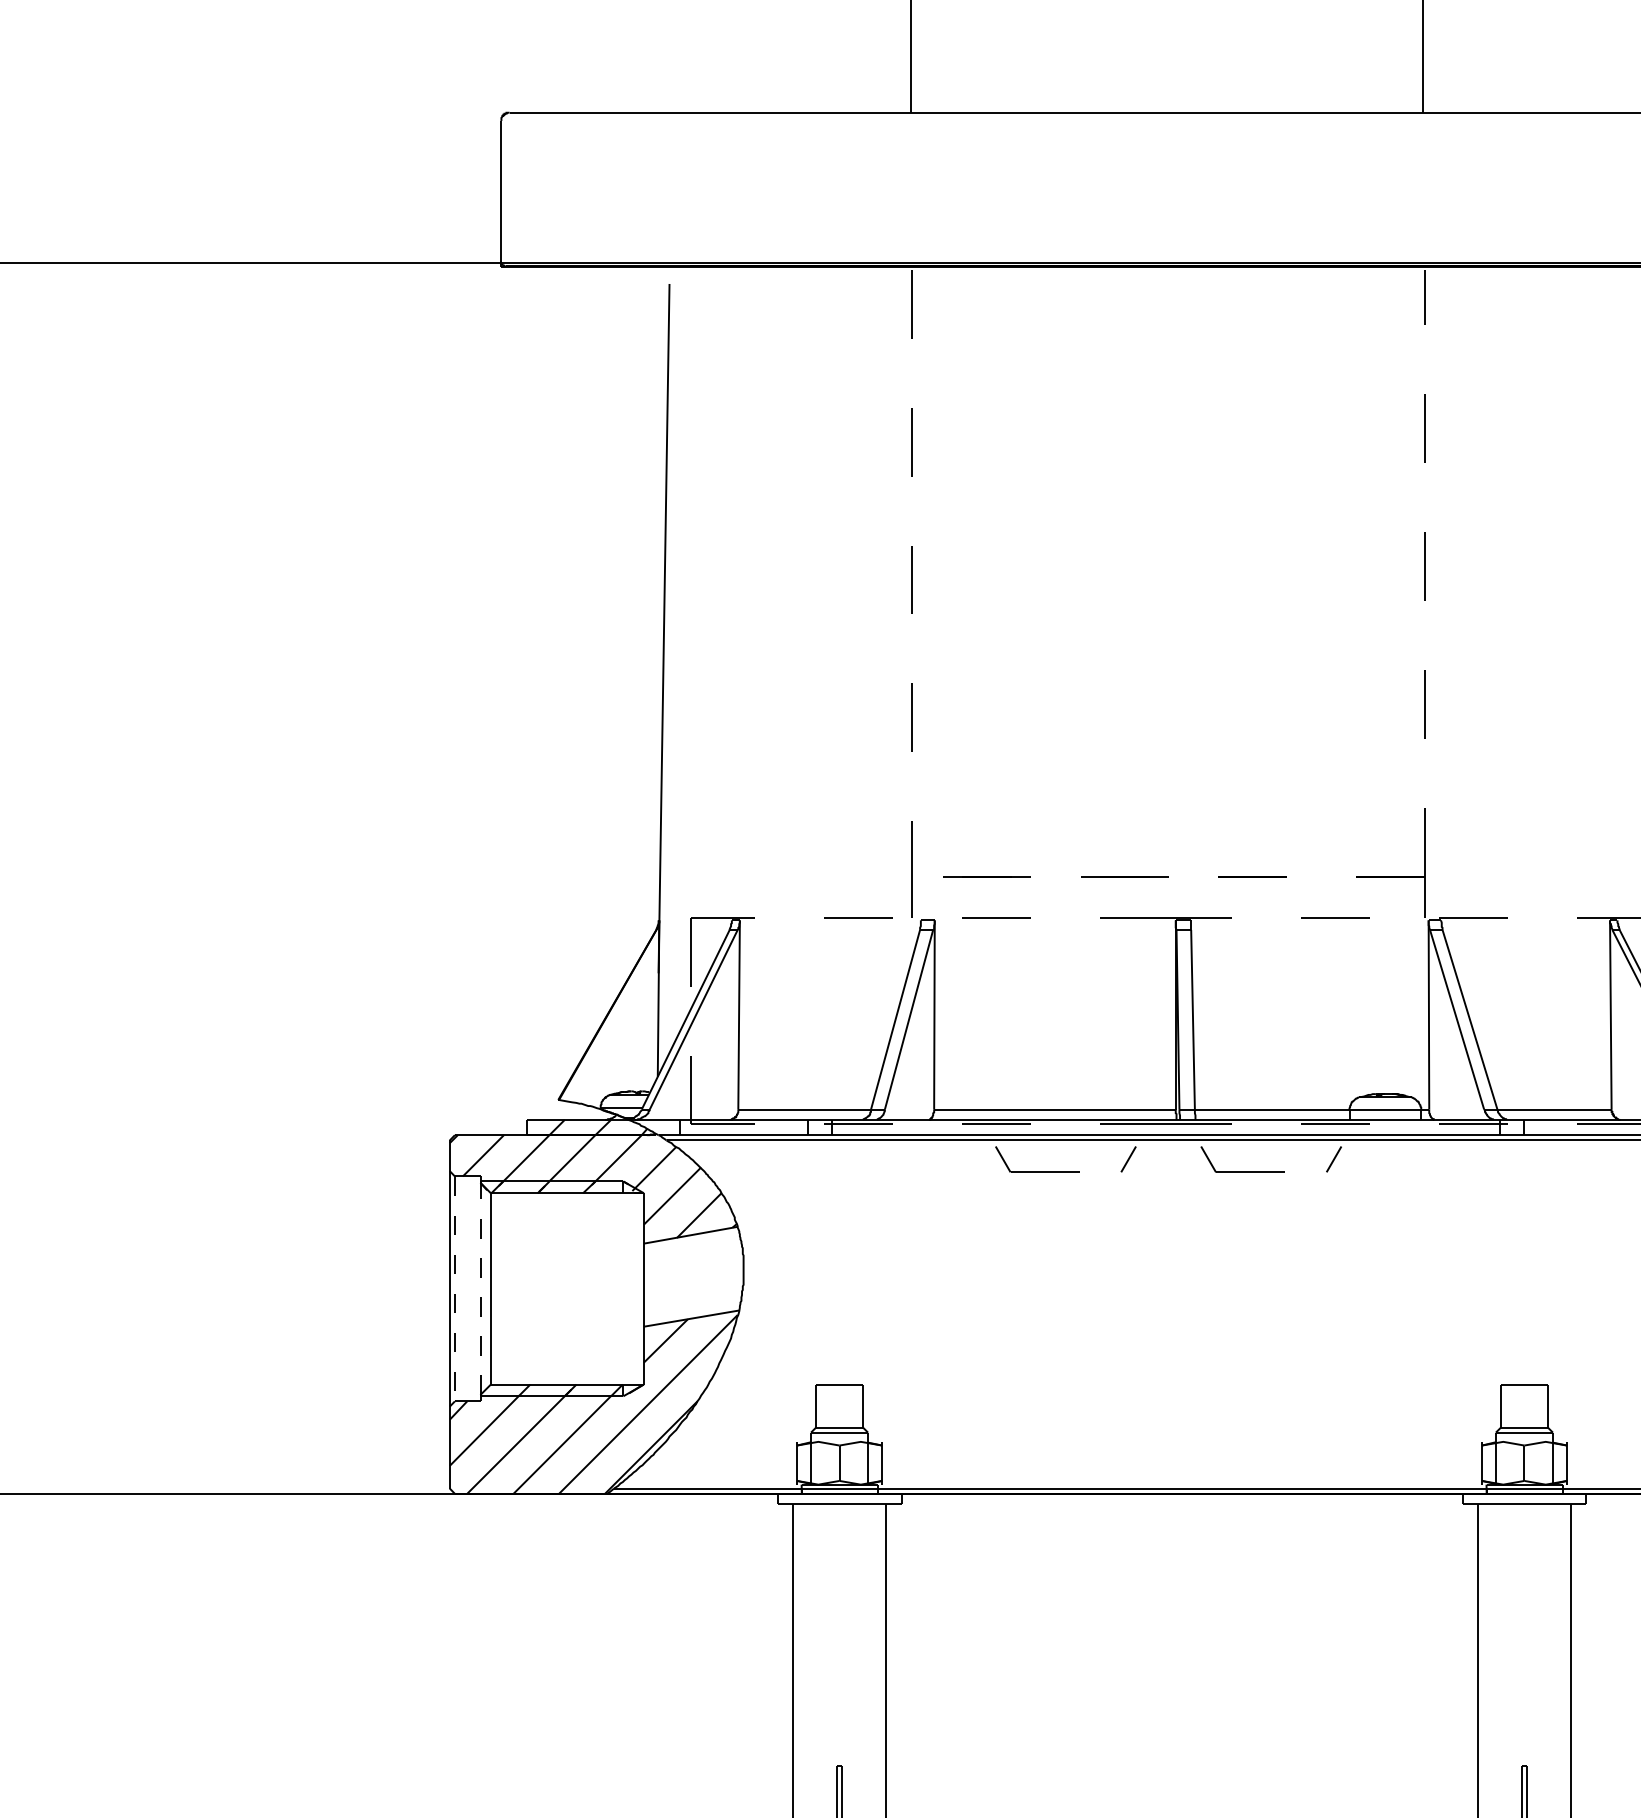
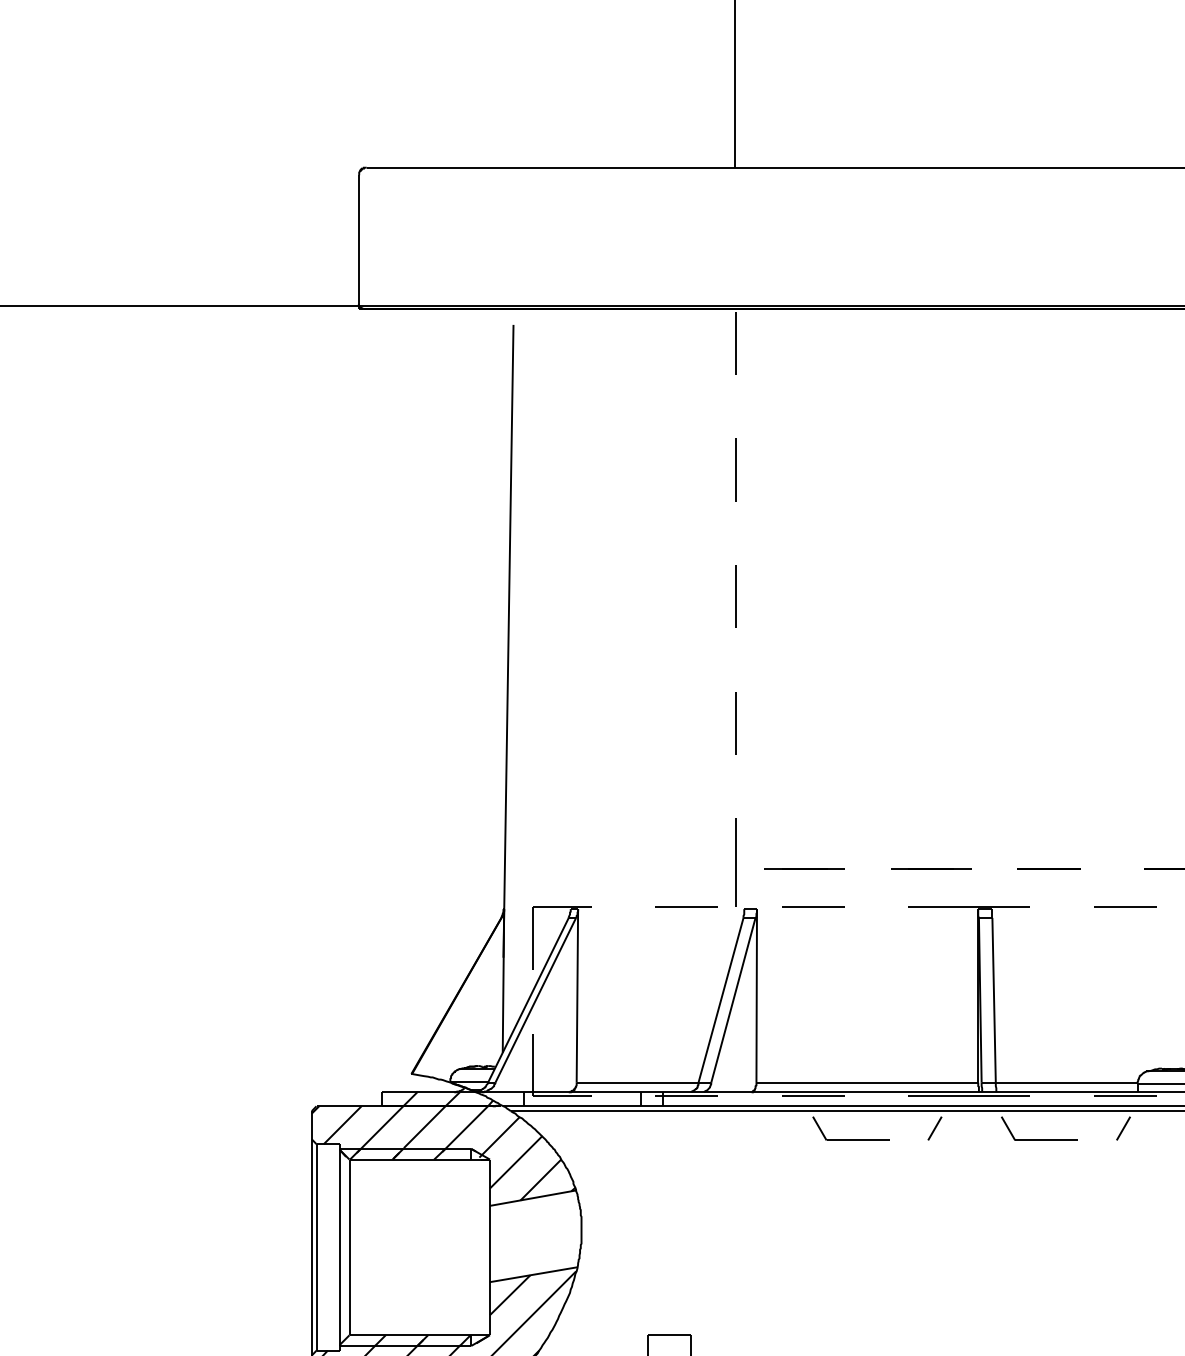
line: (480, 1288) -> (339, 1247), dashed -> solid
line: (454, 1289) -> (316, 1247), dashed -> solid

